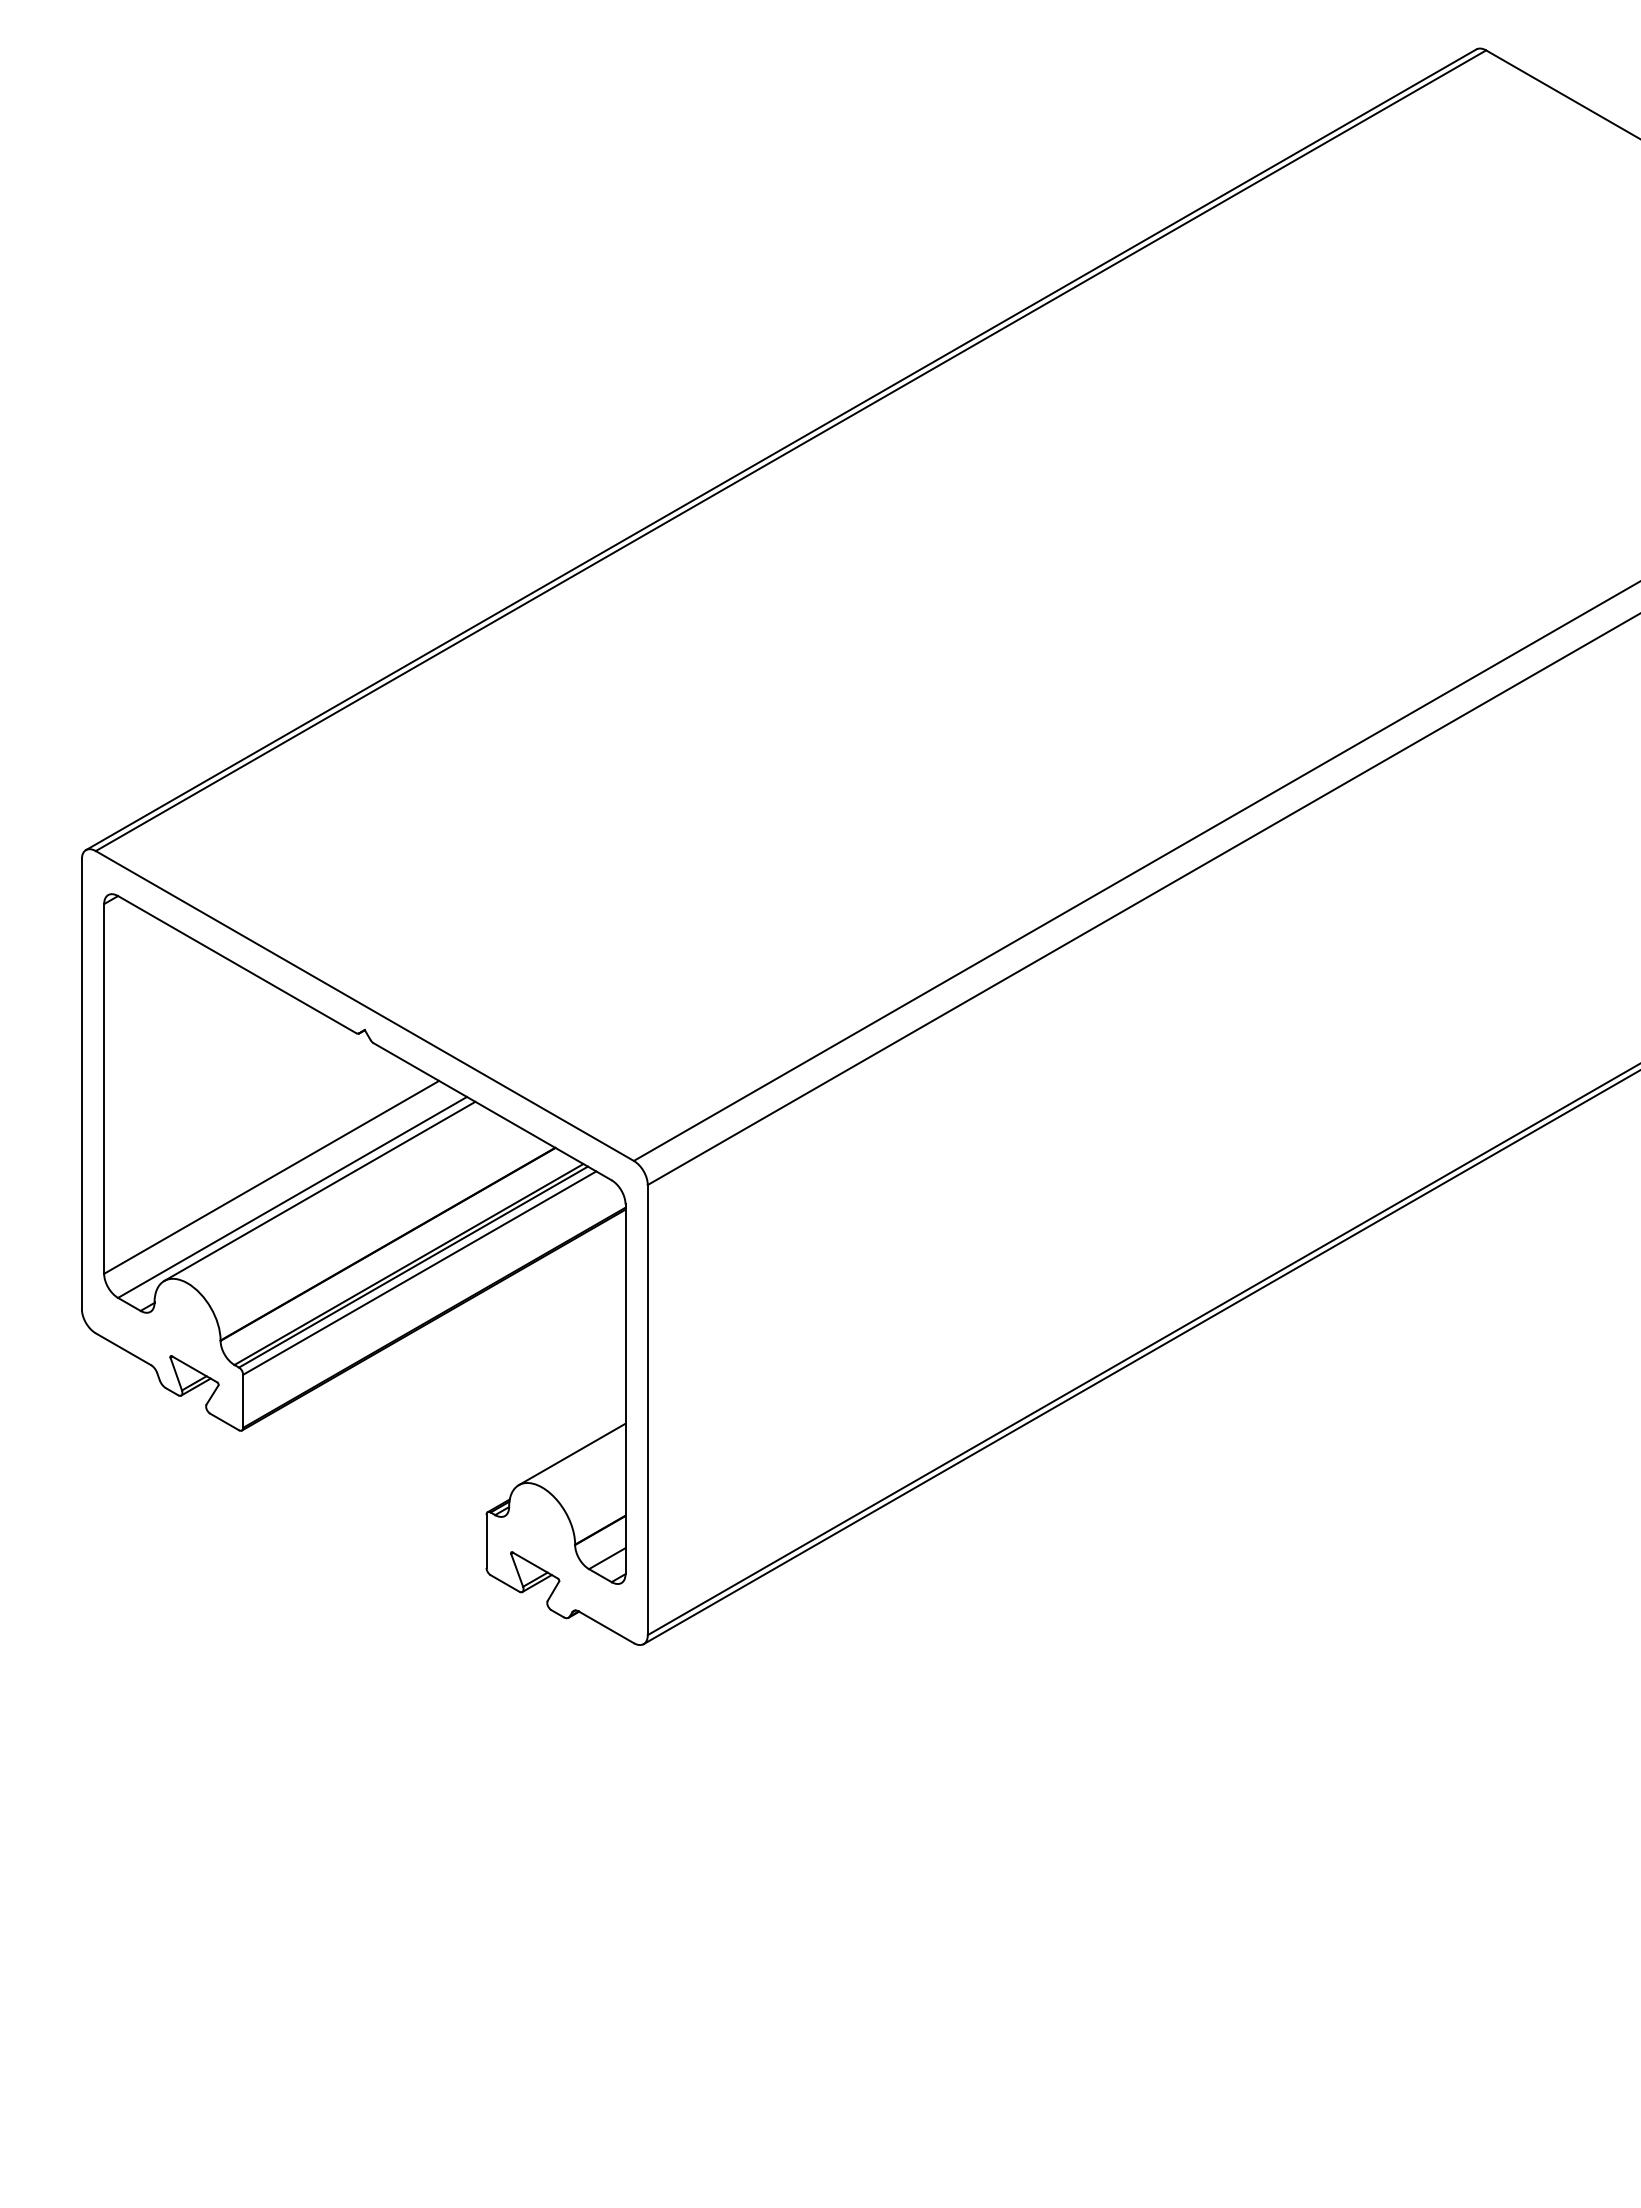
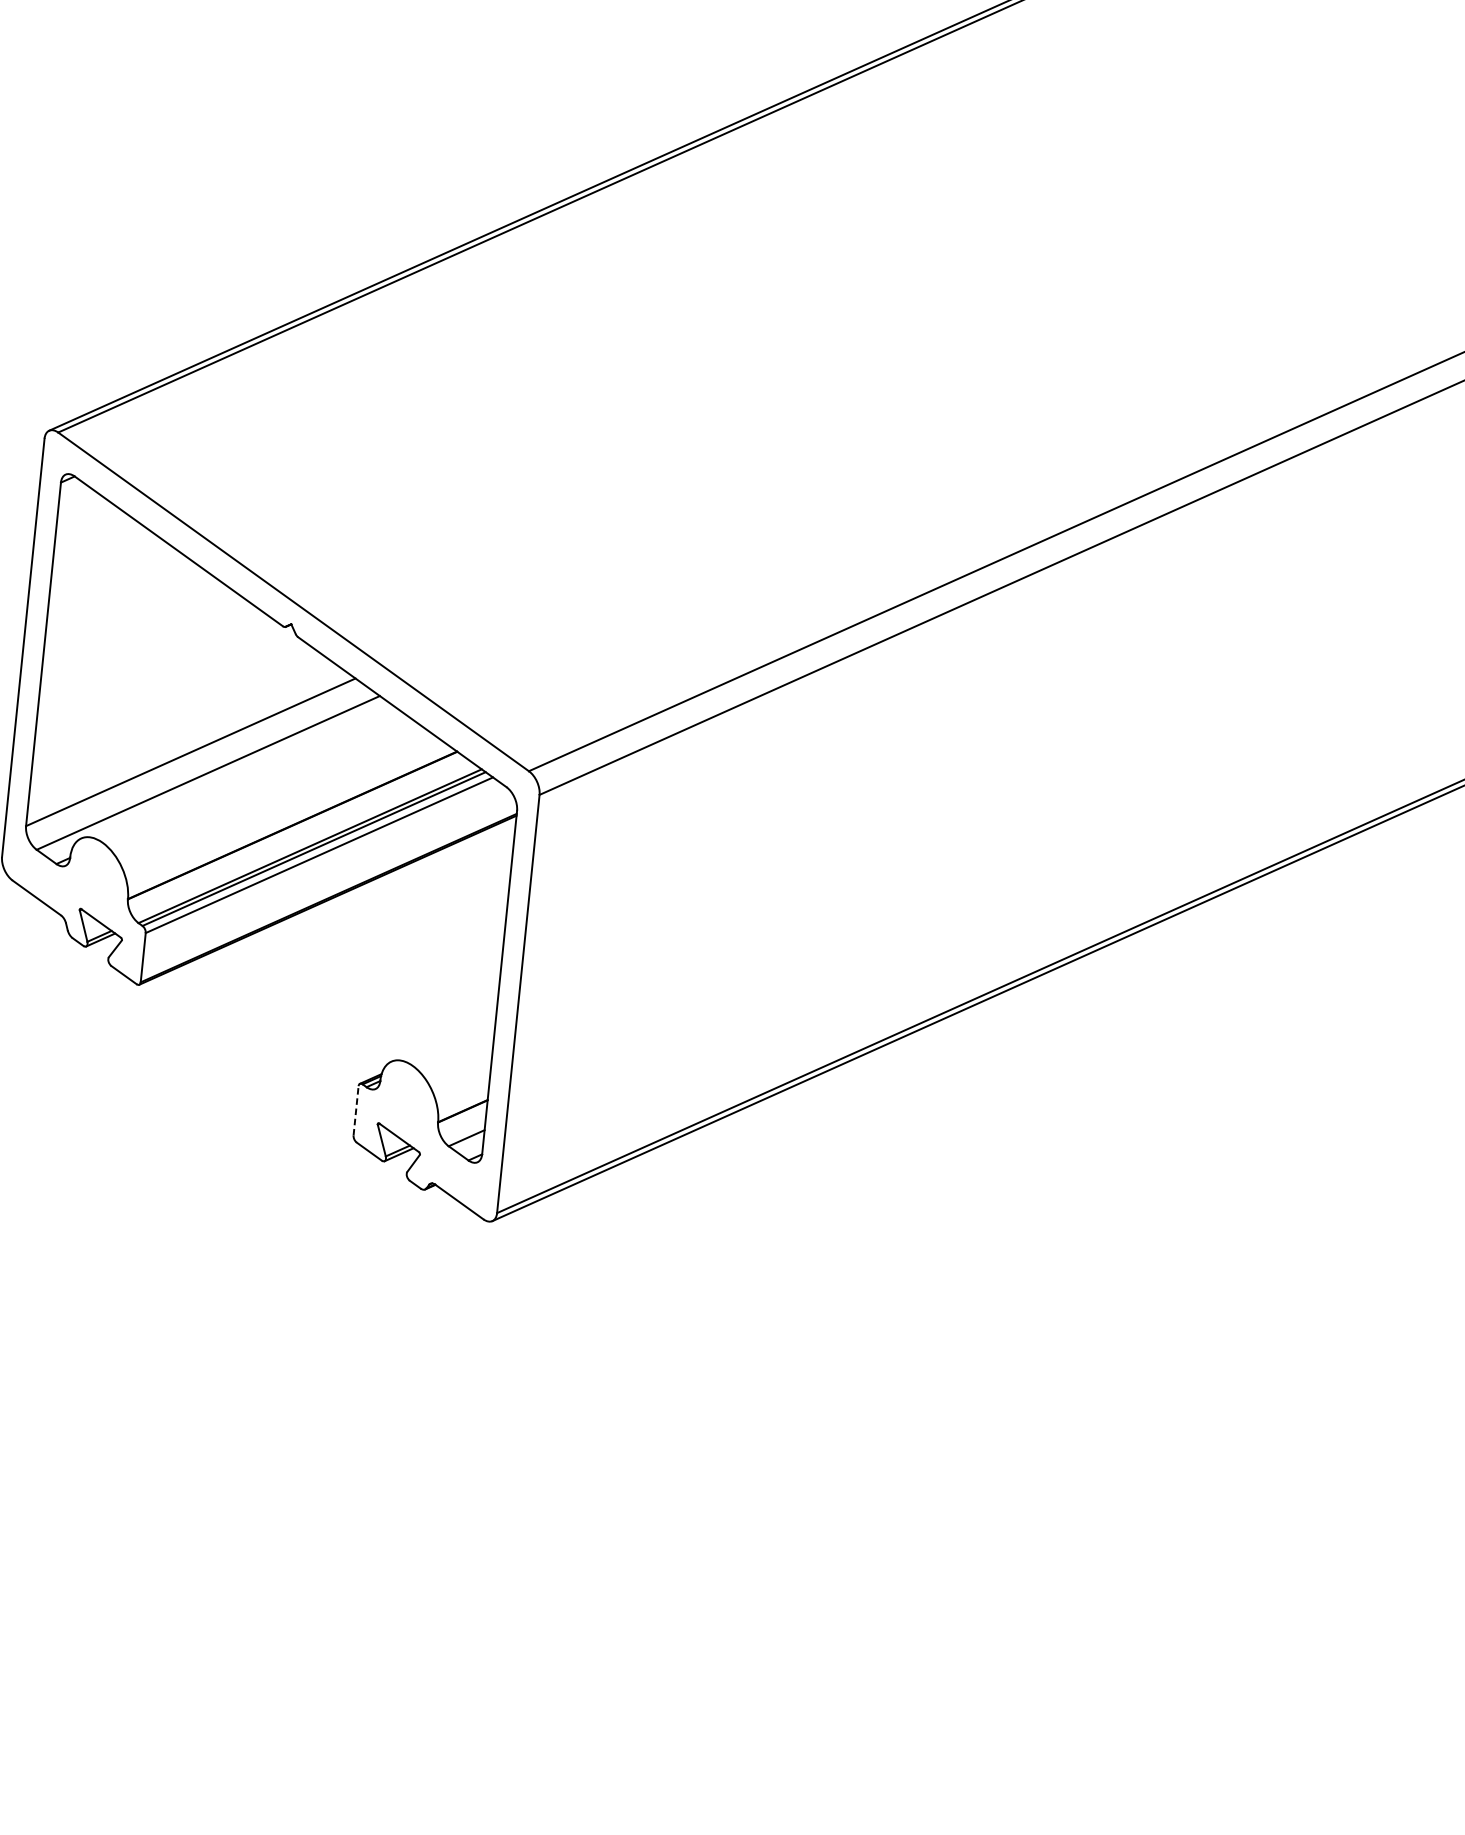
line: (319, 1191) -> (233, 769), removed
line: (571, 1454) -> (443, 1038), removed
line: (486, 1541) -> (356, 1110), solid -> dashed

